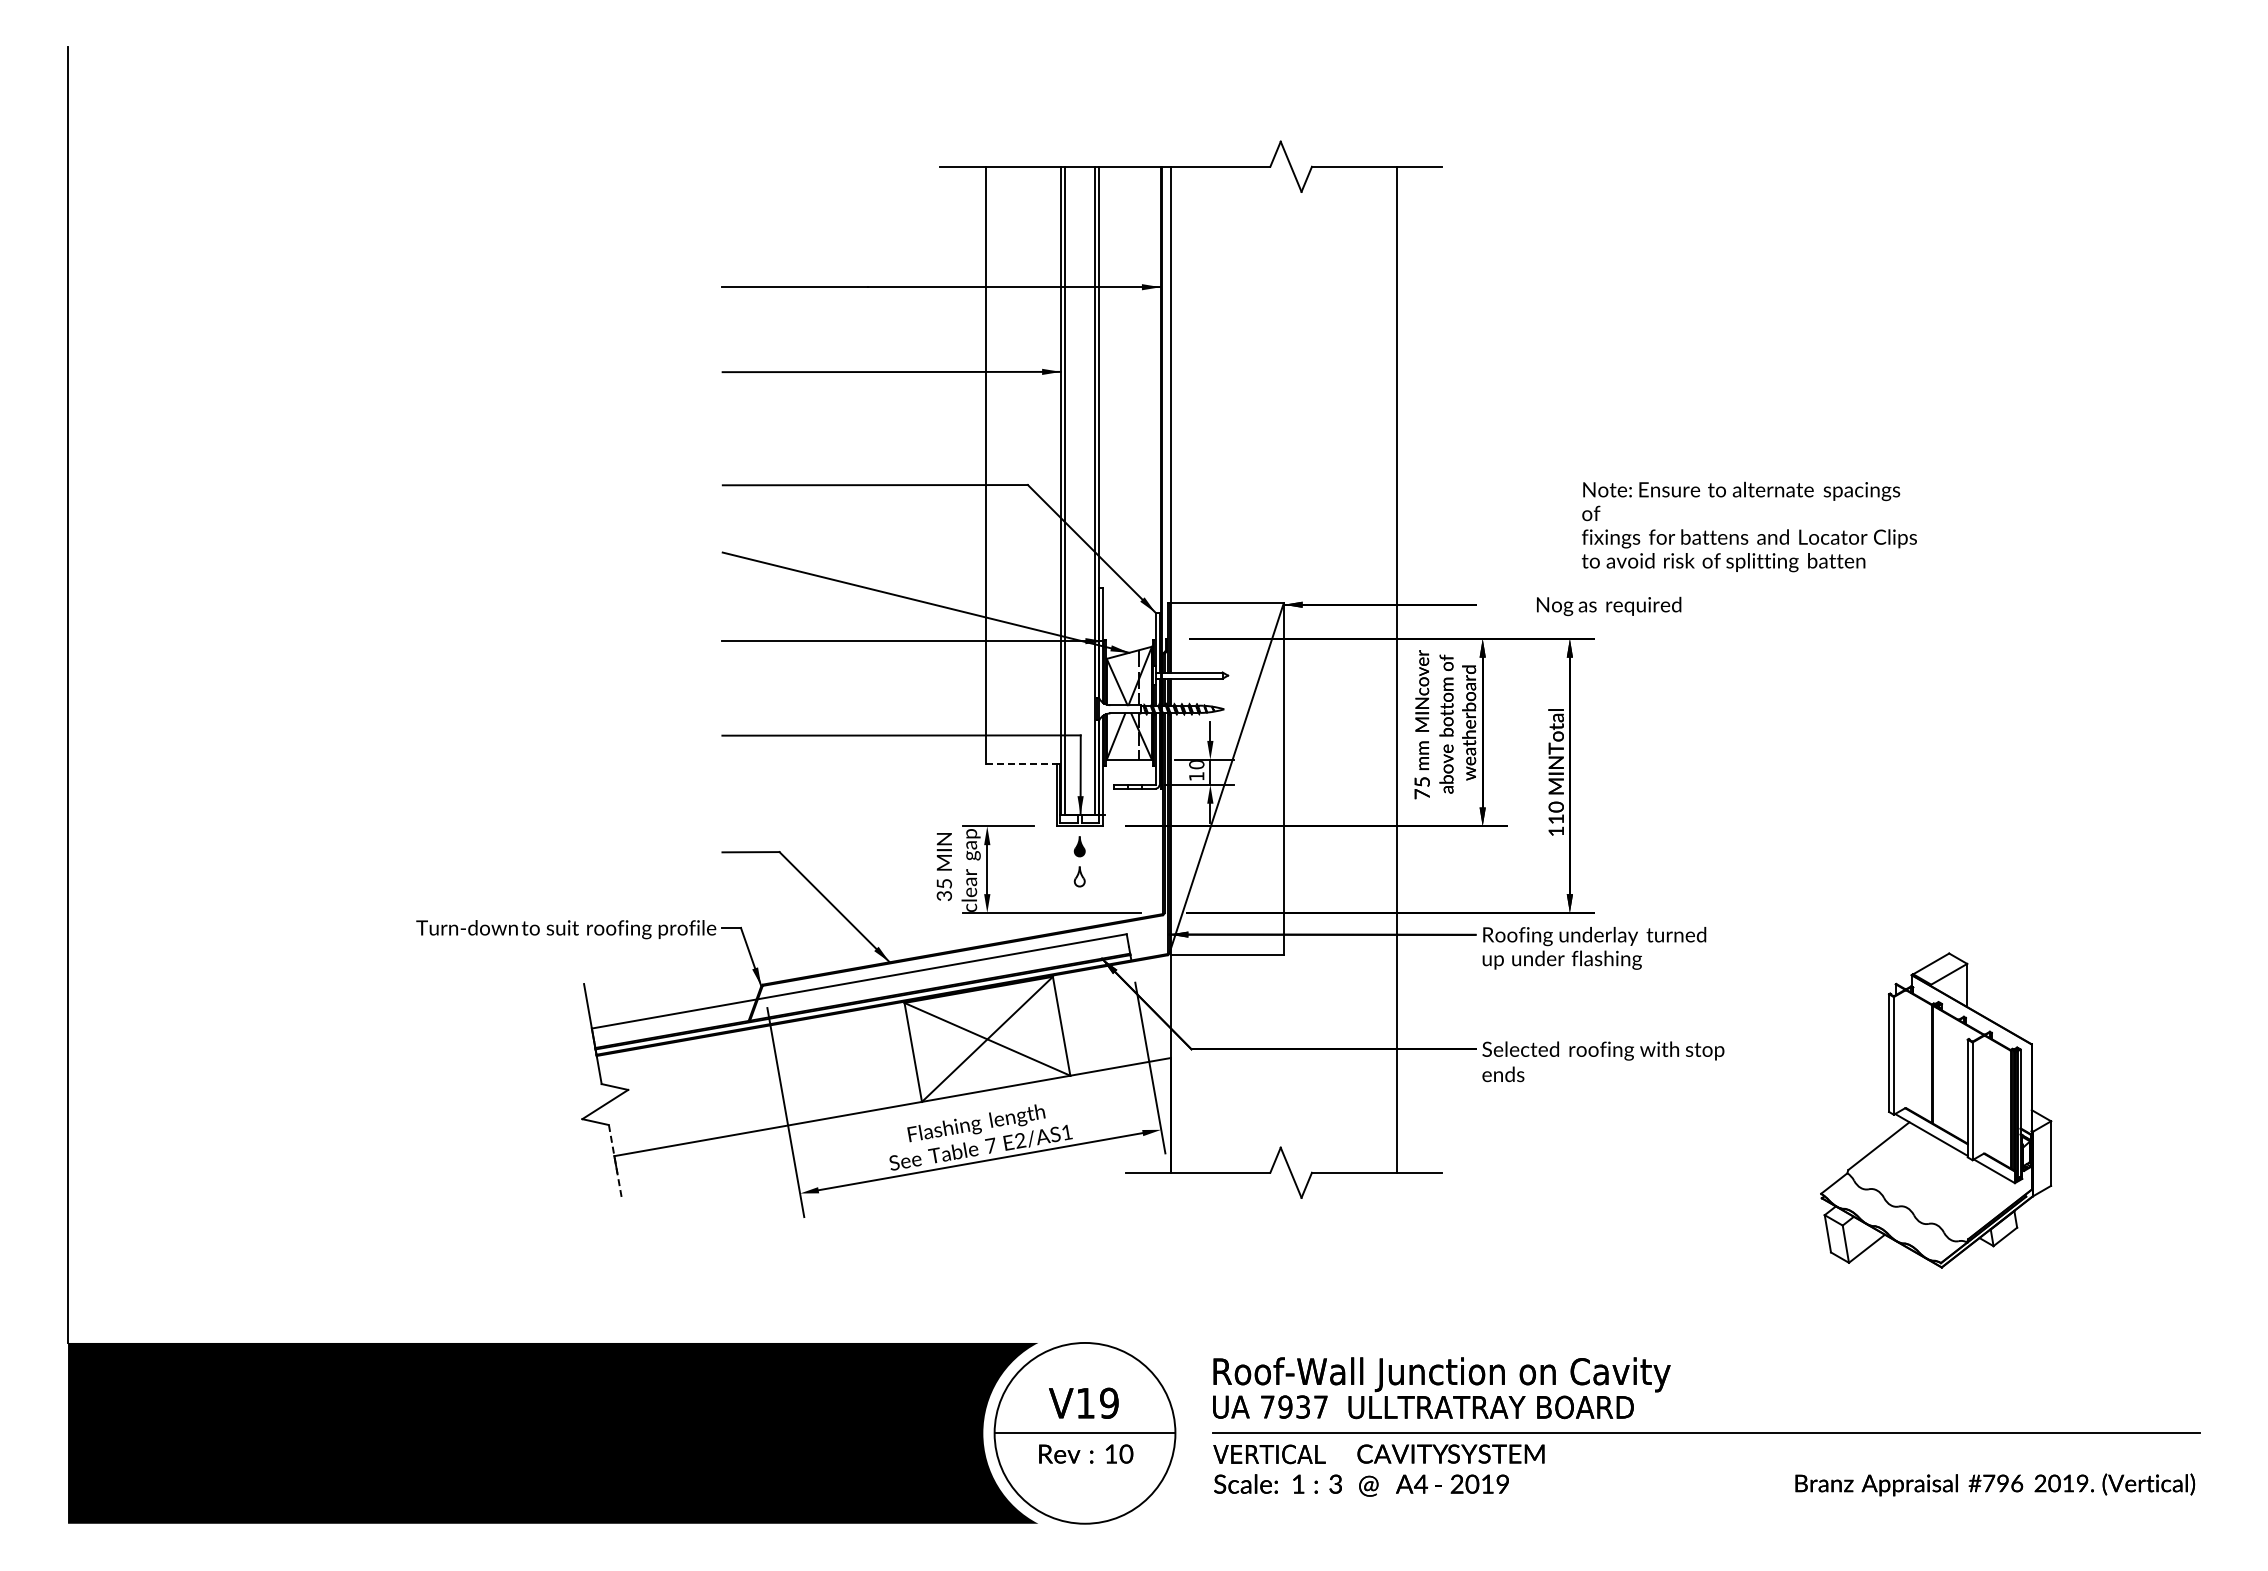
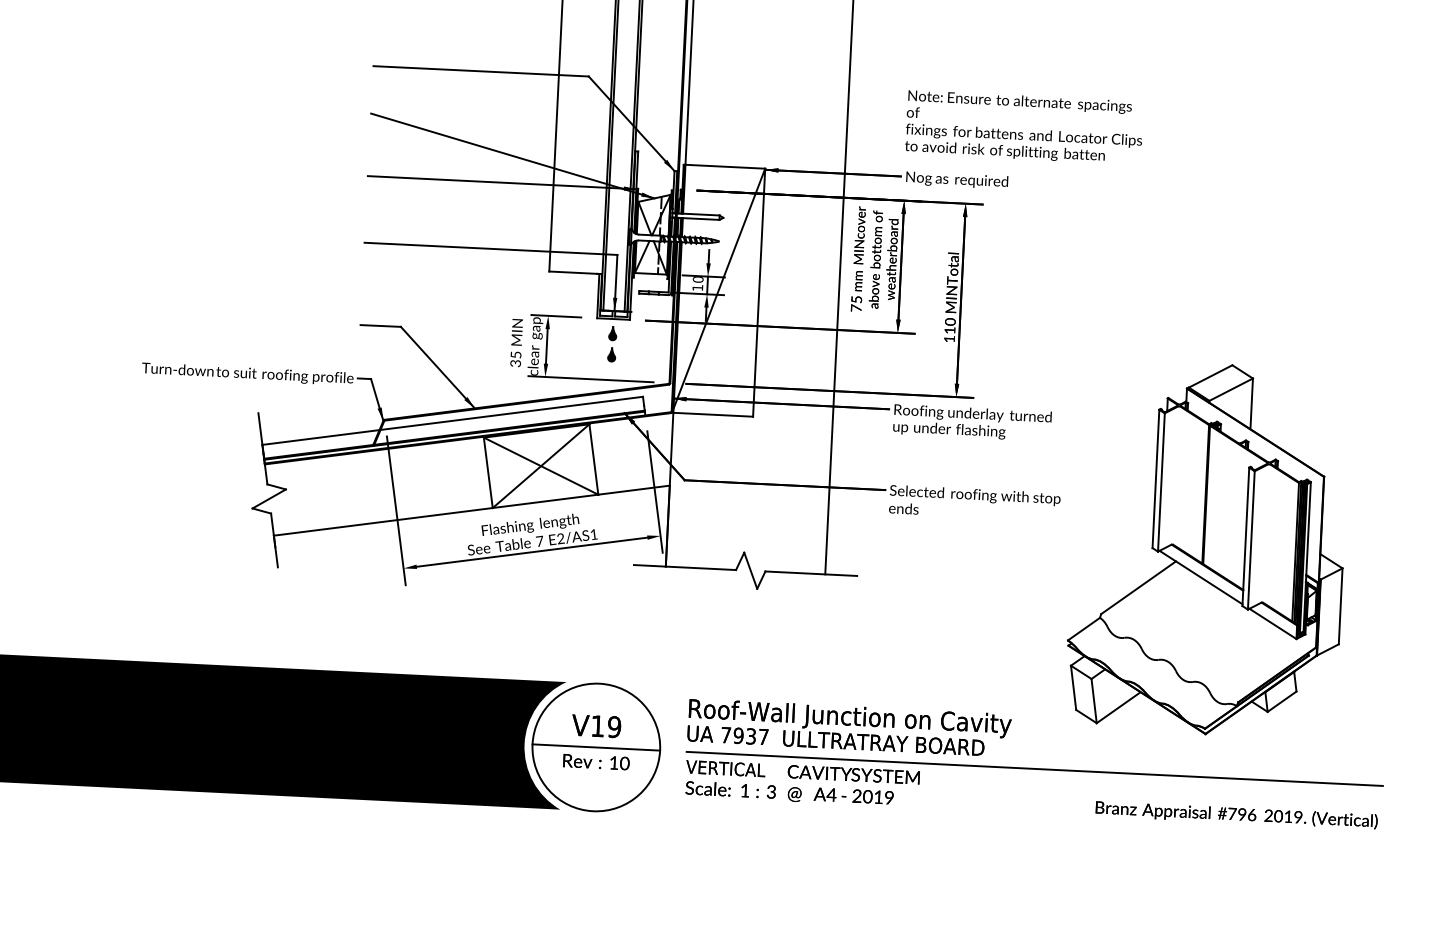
text: (1748, 526) -> (1023, 127), moved
text: (1609, 606) -> (957, 180), moved
line: (1019, 763) -> (573, 272), dashed -> solid
fill: (1079, 876) -> (611, 354), added
part: (1935, 1110) -> (1207, 549), size x1.67
line: (615, 1163) -> (274, 540), dashed -> solid

